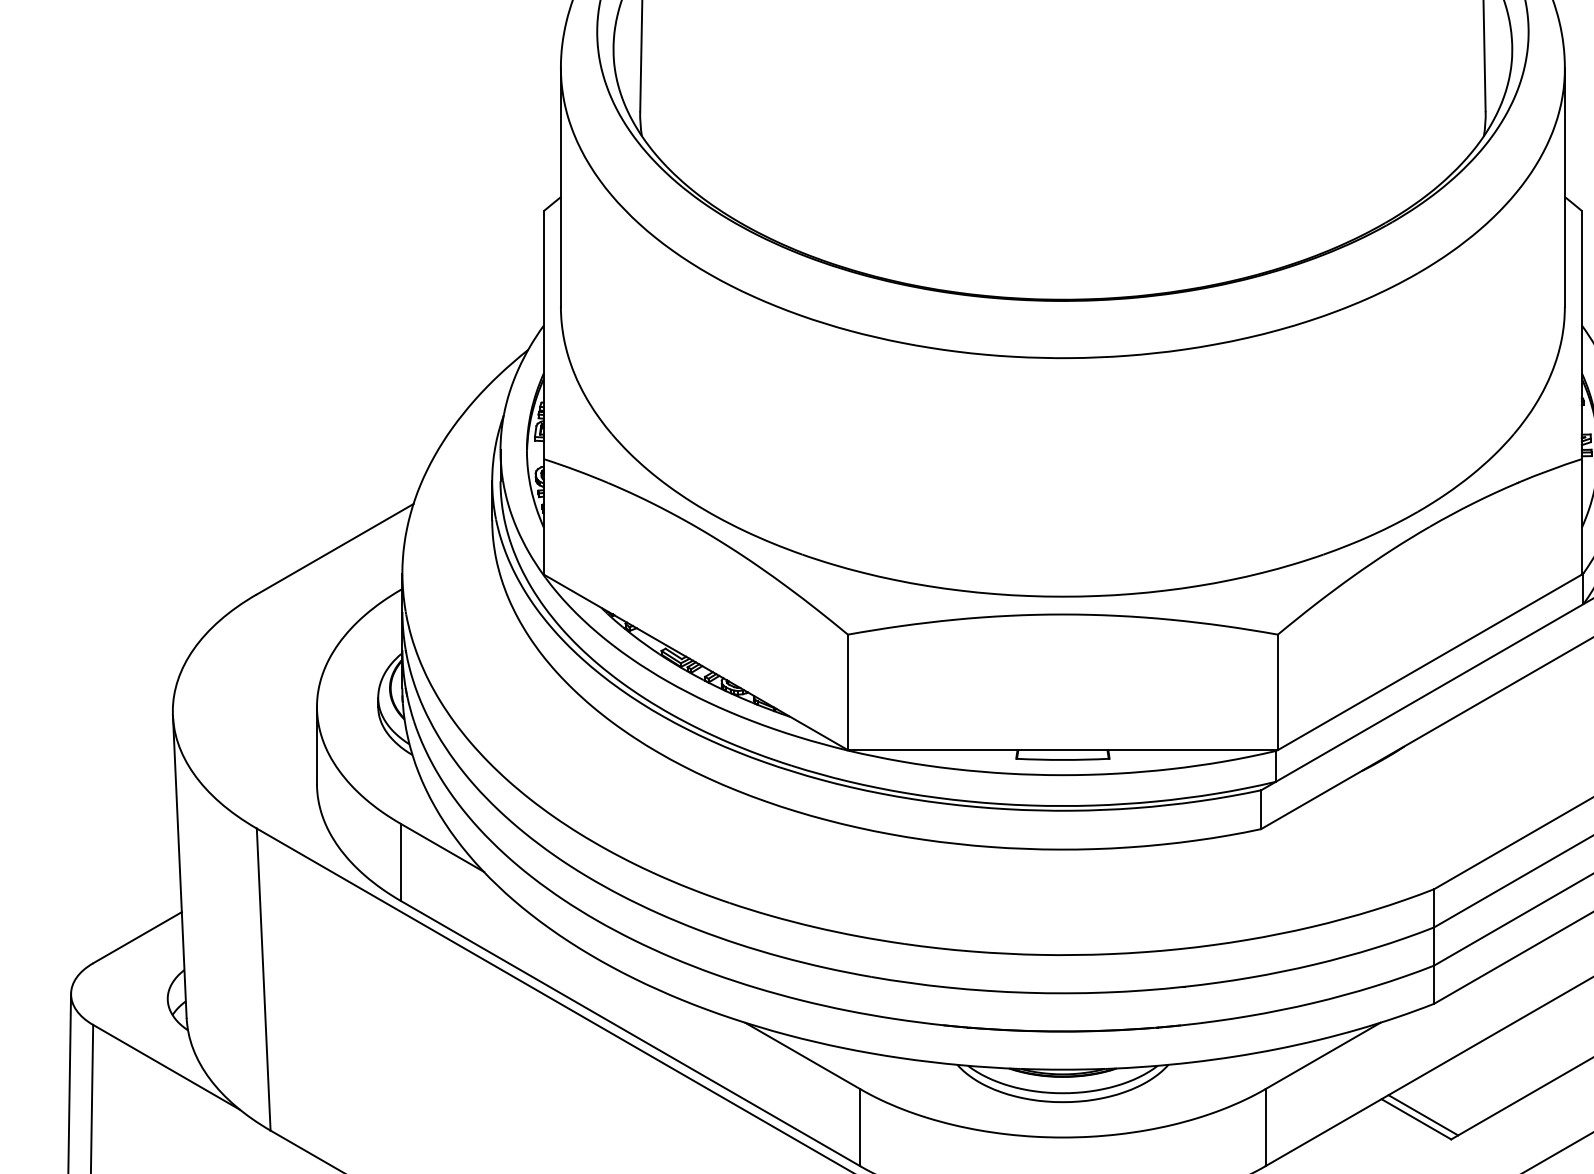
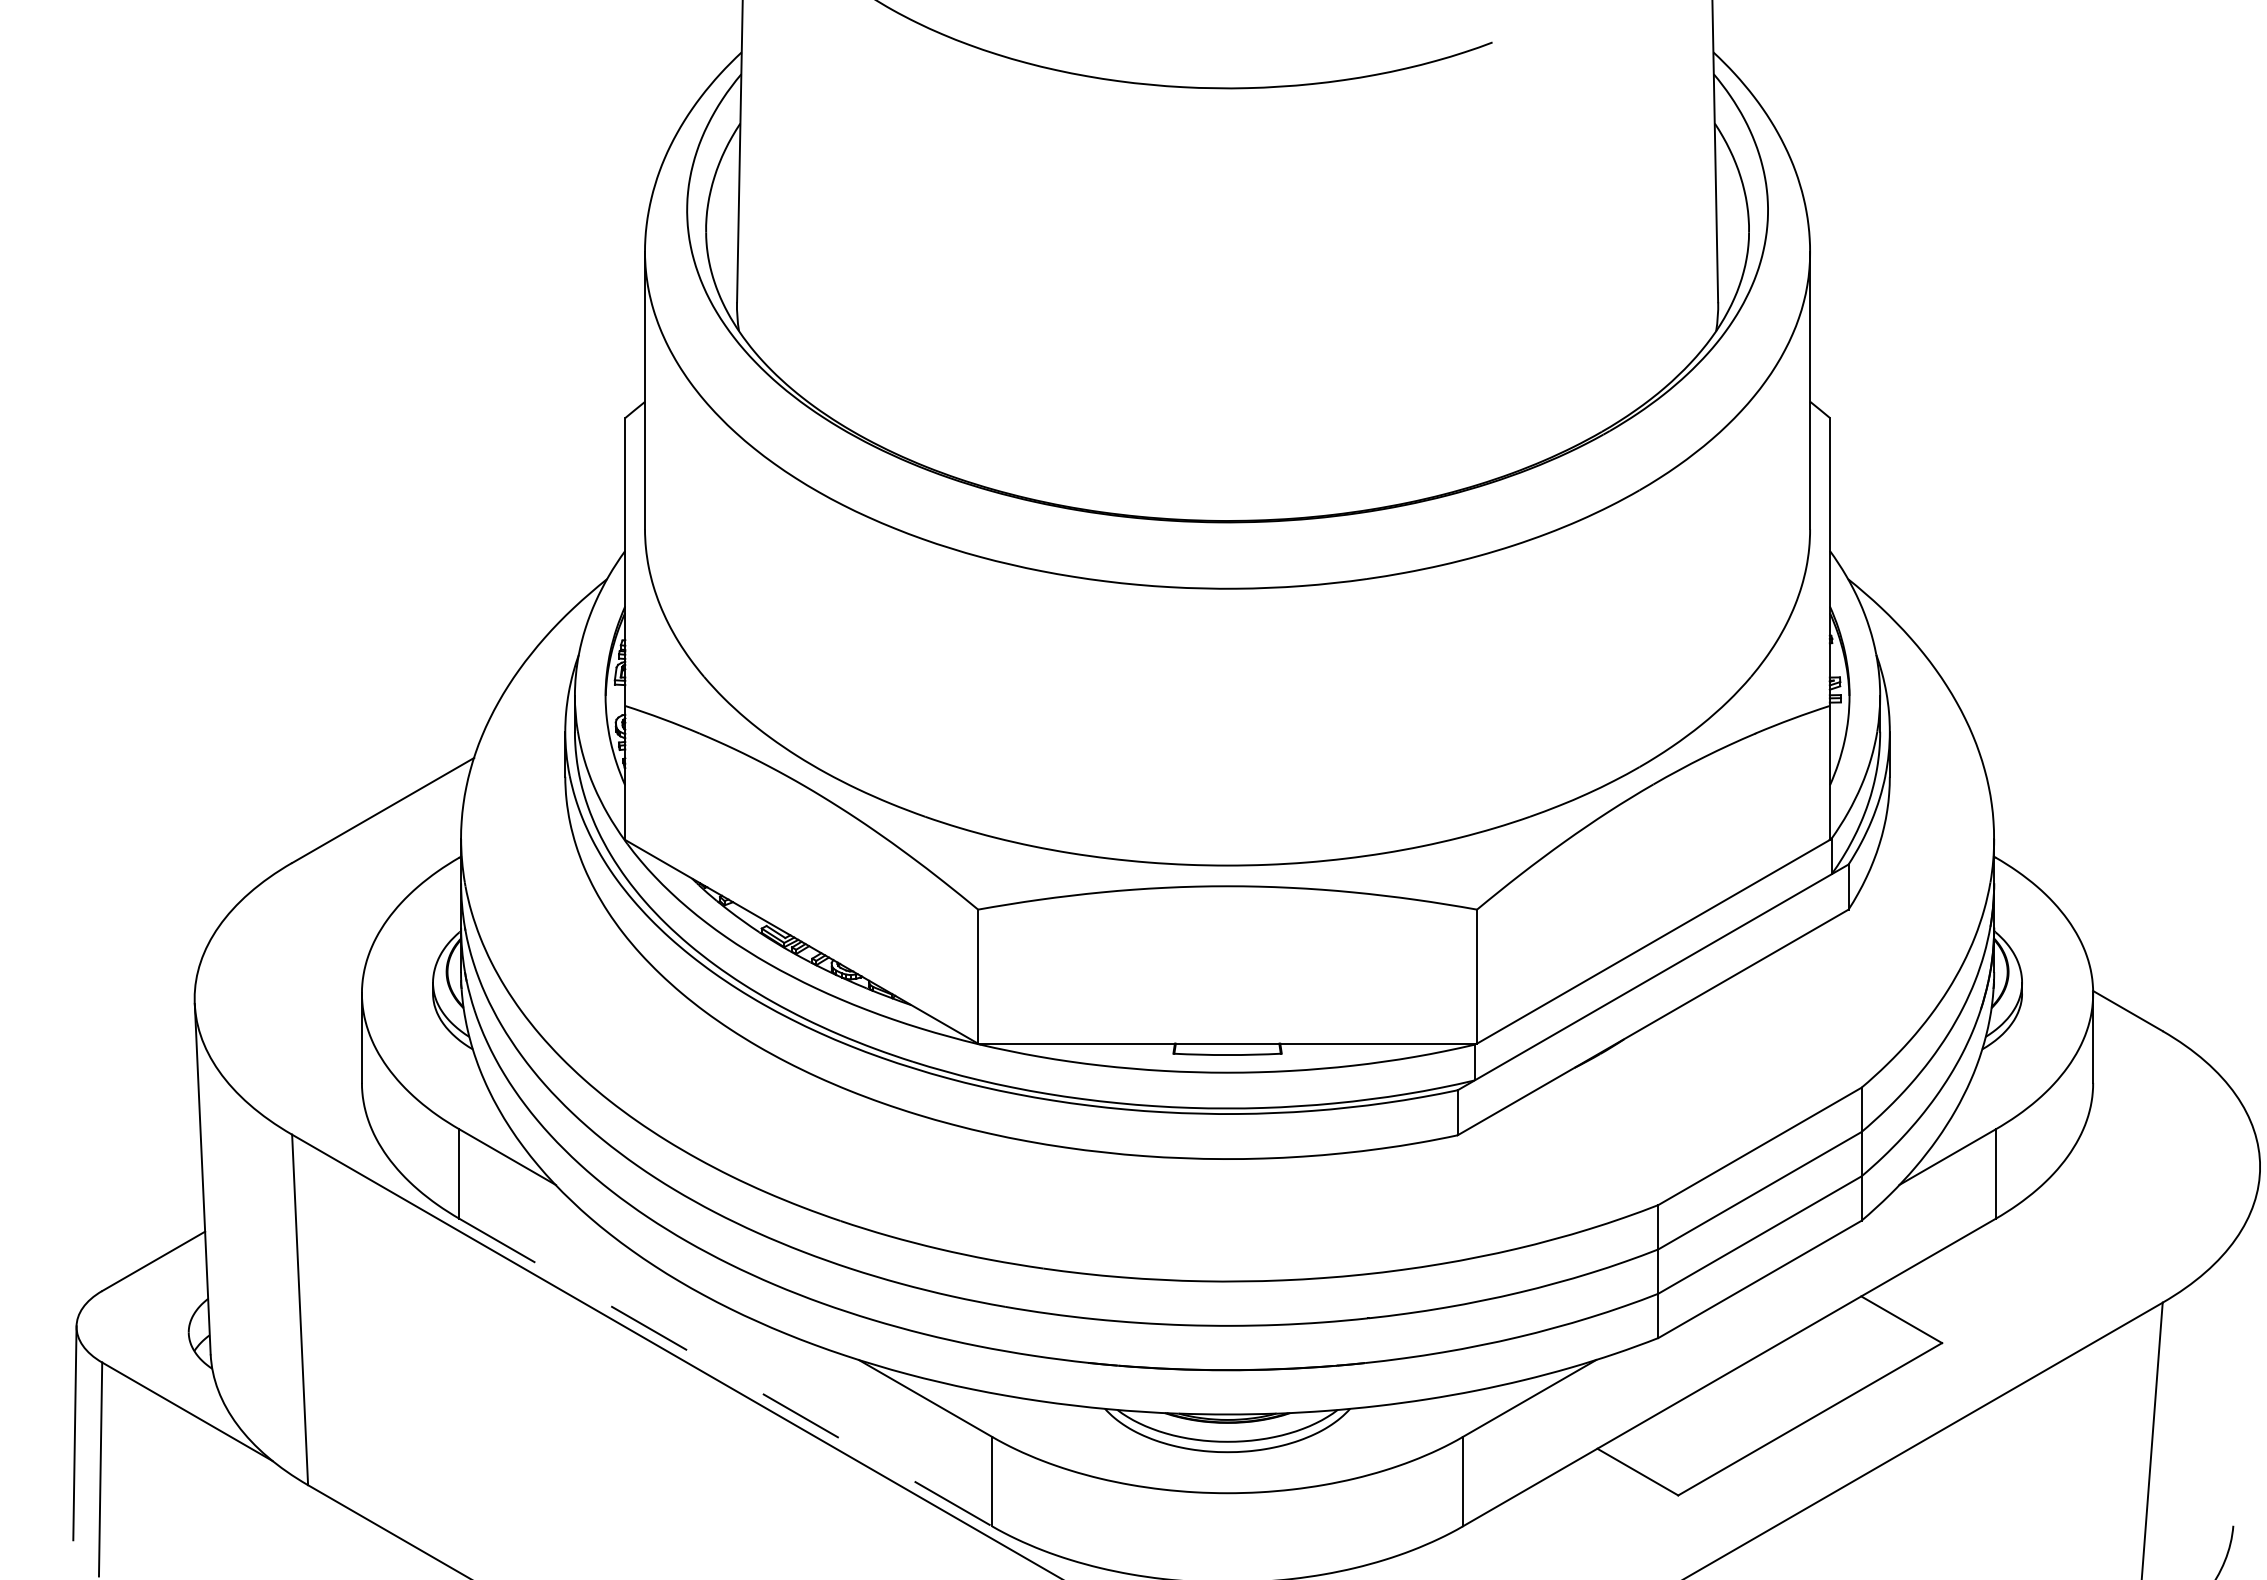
line: (630, 1033) -> (725, 1372), solid -> dashed
line: (1423, 1115) -> (1645, 1467), removed

